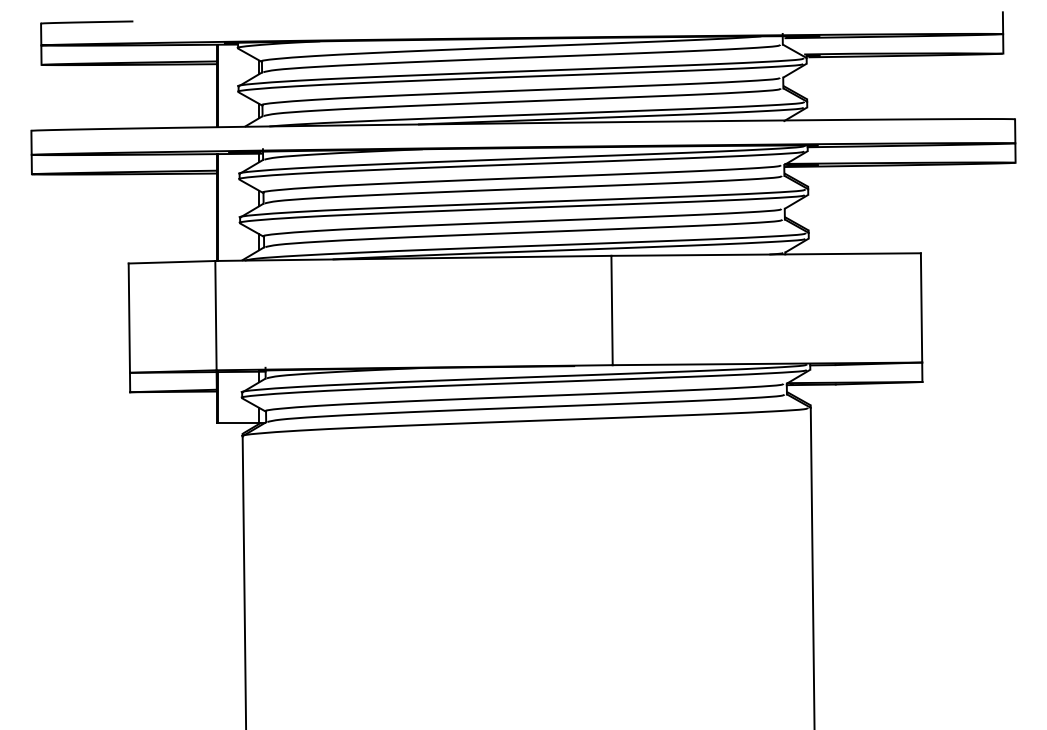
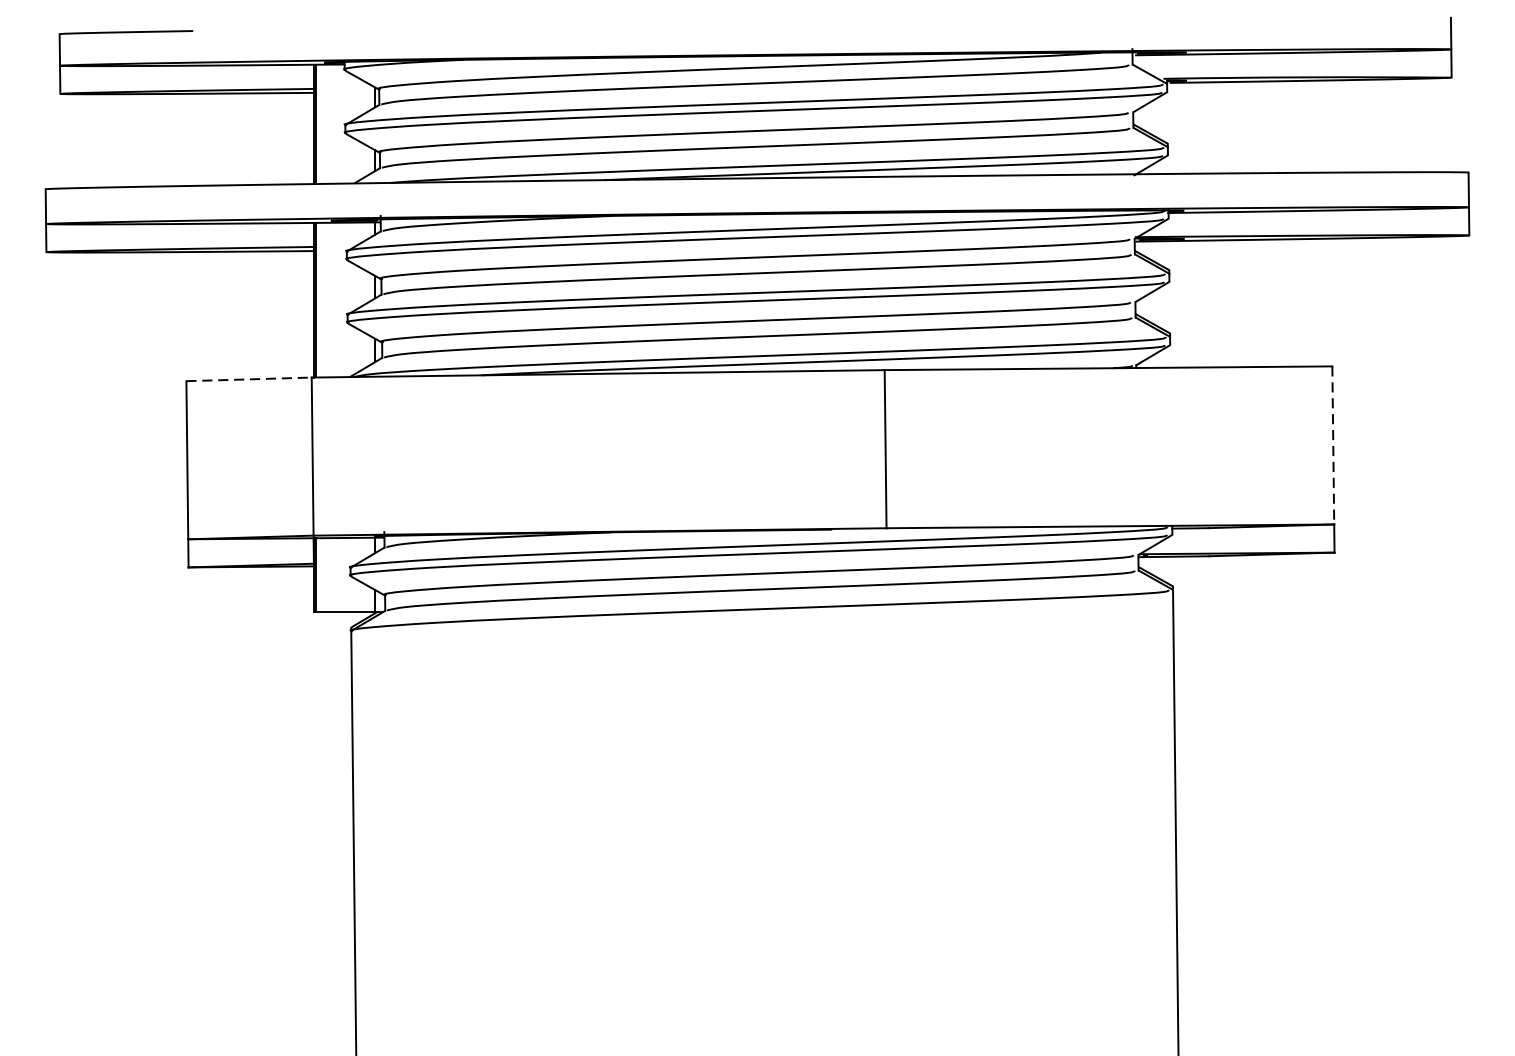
line: (172, 262) -> (249, 379), solid -> dashed
line: (921, 307) -> (1333, 444), solid -> dashed

